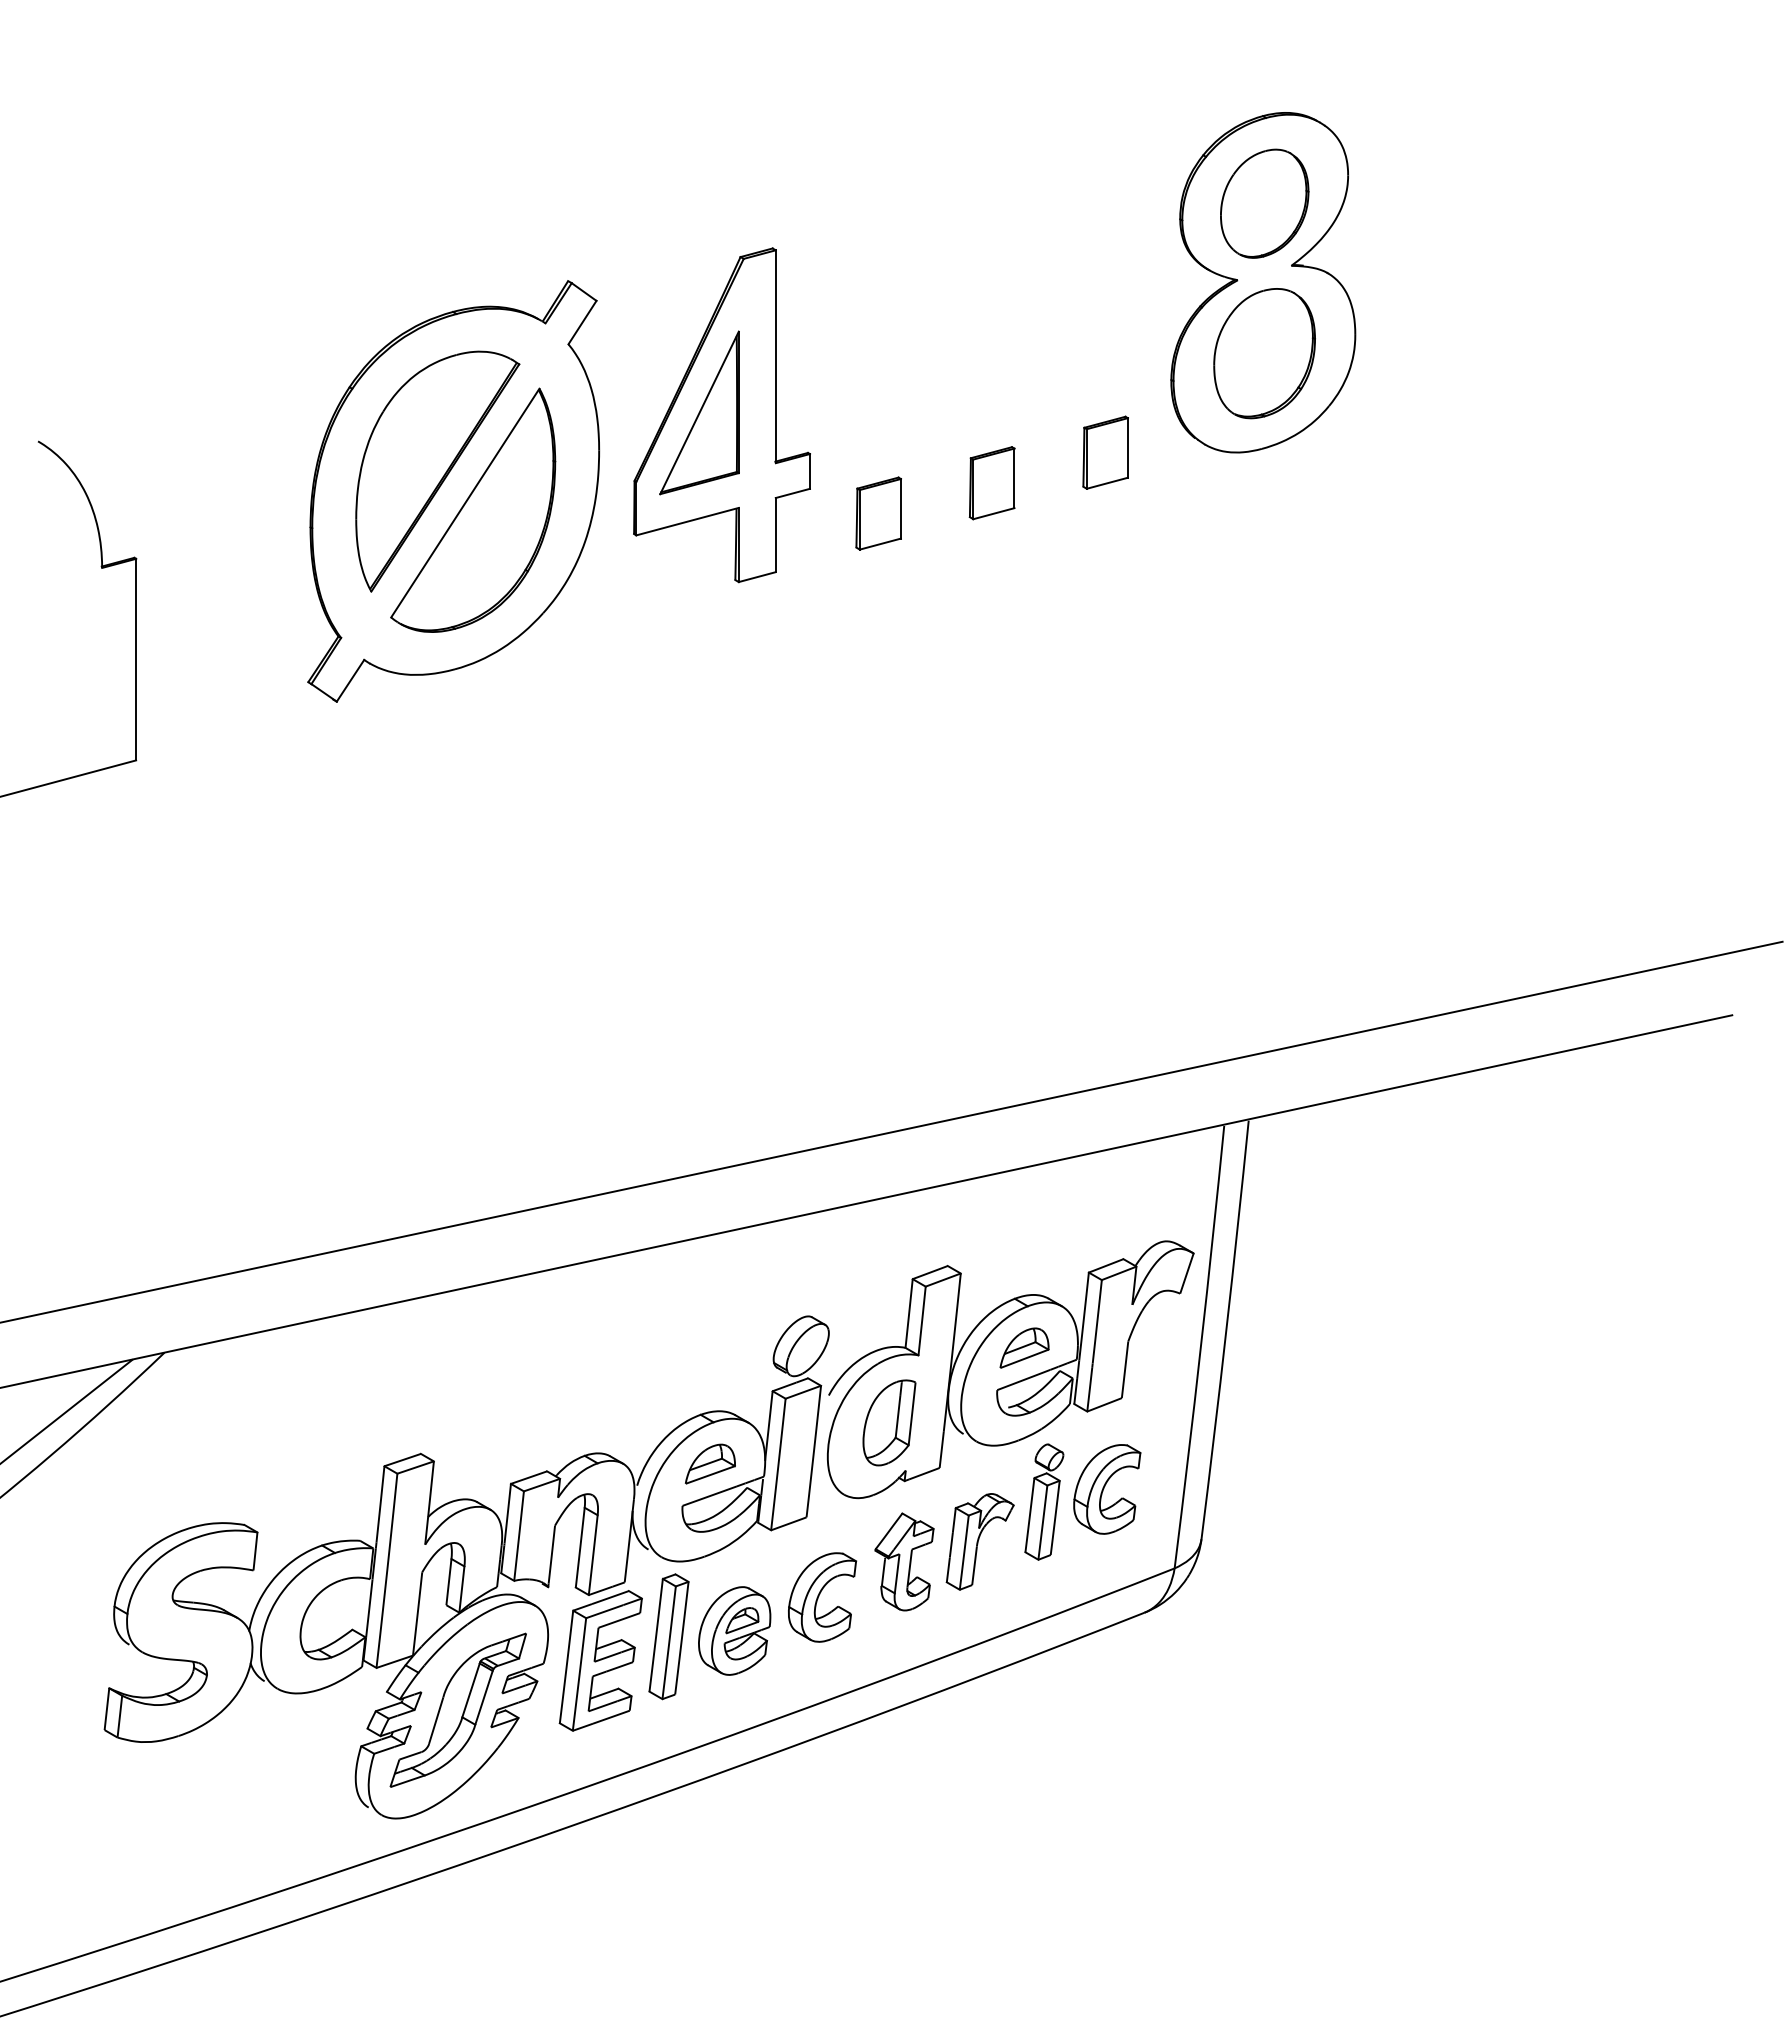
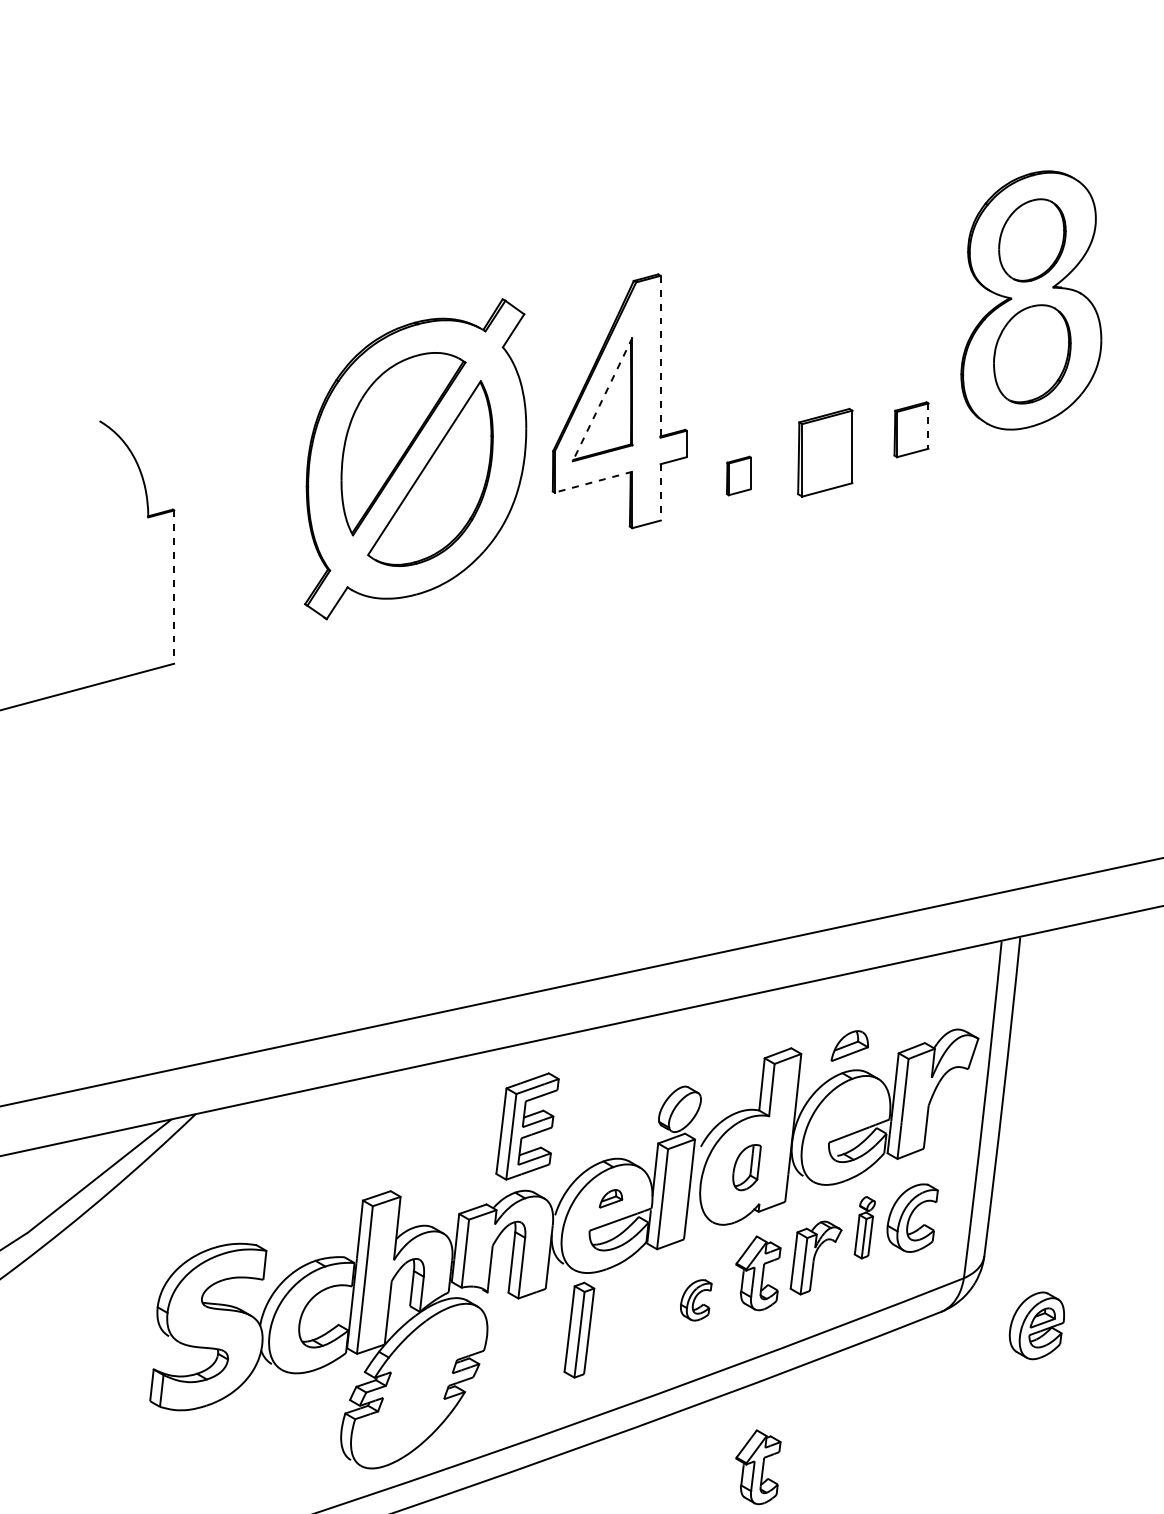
line: (775, 357) -> (660, 357), solid -> dashed
line: (699, 413) -> (602, 399), solid -> dashed
line: (1127, 447) -> (928, 425), solid -> dashed
part: (991, 483) -> (824, 453), size x1.6
part: (878, 513) -> (738, 475), size x0.7
line: (687, 521) -> (593, 482), solid -> dashed
line: (775, 535) -> (660, 492), solid -> dashed
line: (136, 659) -> (174, 587), solid -> dashed
part: (1024, 1347) -> (849, 1045), moved
part: (889, 1422) -> (747, 1167), size x0.7
part: (710, 1463) -> (610, 1198), size x0.6
part: (1044, 1501) -> (864, 1227), size x0.7
part: (822, 1597) -> (696, 1300), size x0.6
part: (734, 1630) -> (1036, 1325), moved
part: (600, 1660) -> (527, 1126), moved
part: (457, 1709) -> (418, 1385), removed
part: (904, 1816) -> (758, 1466), added

